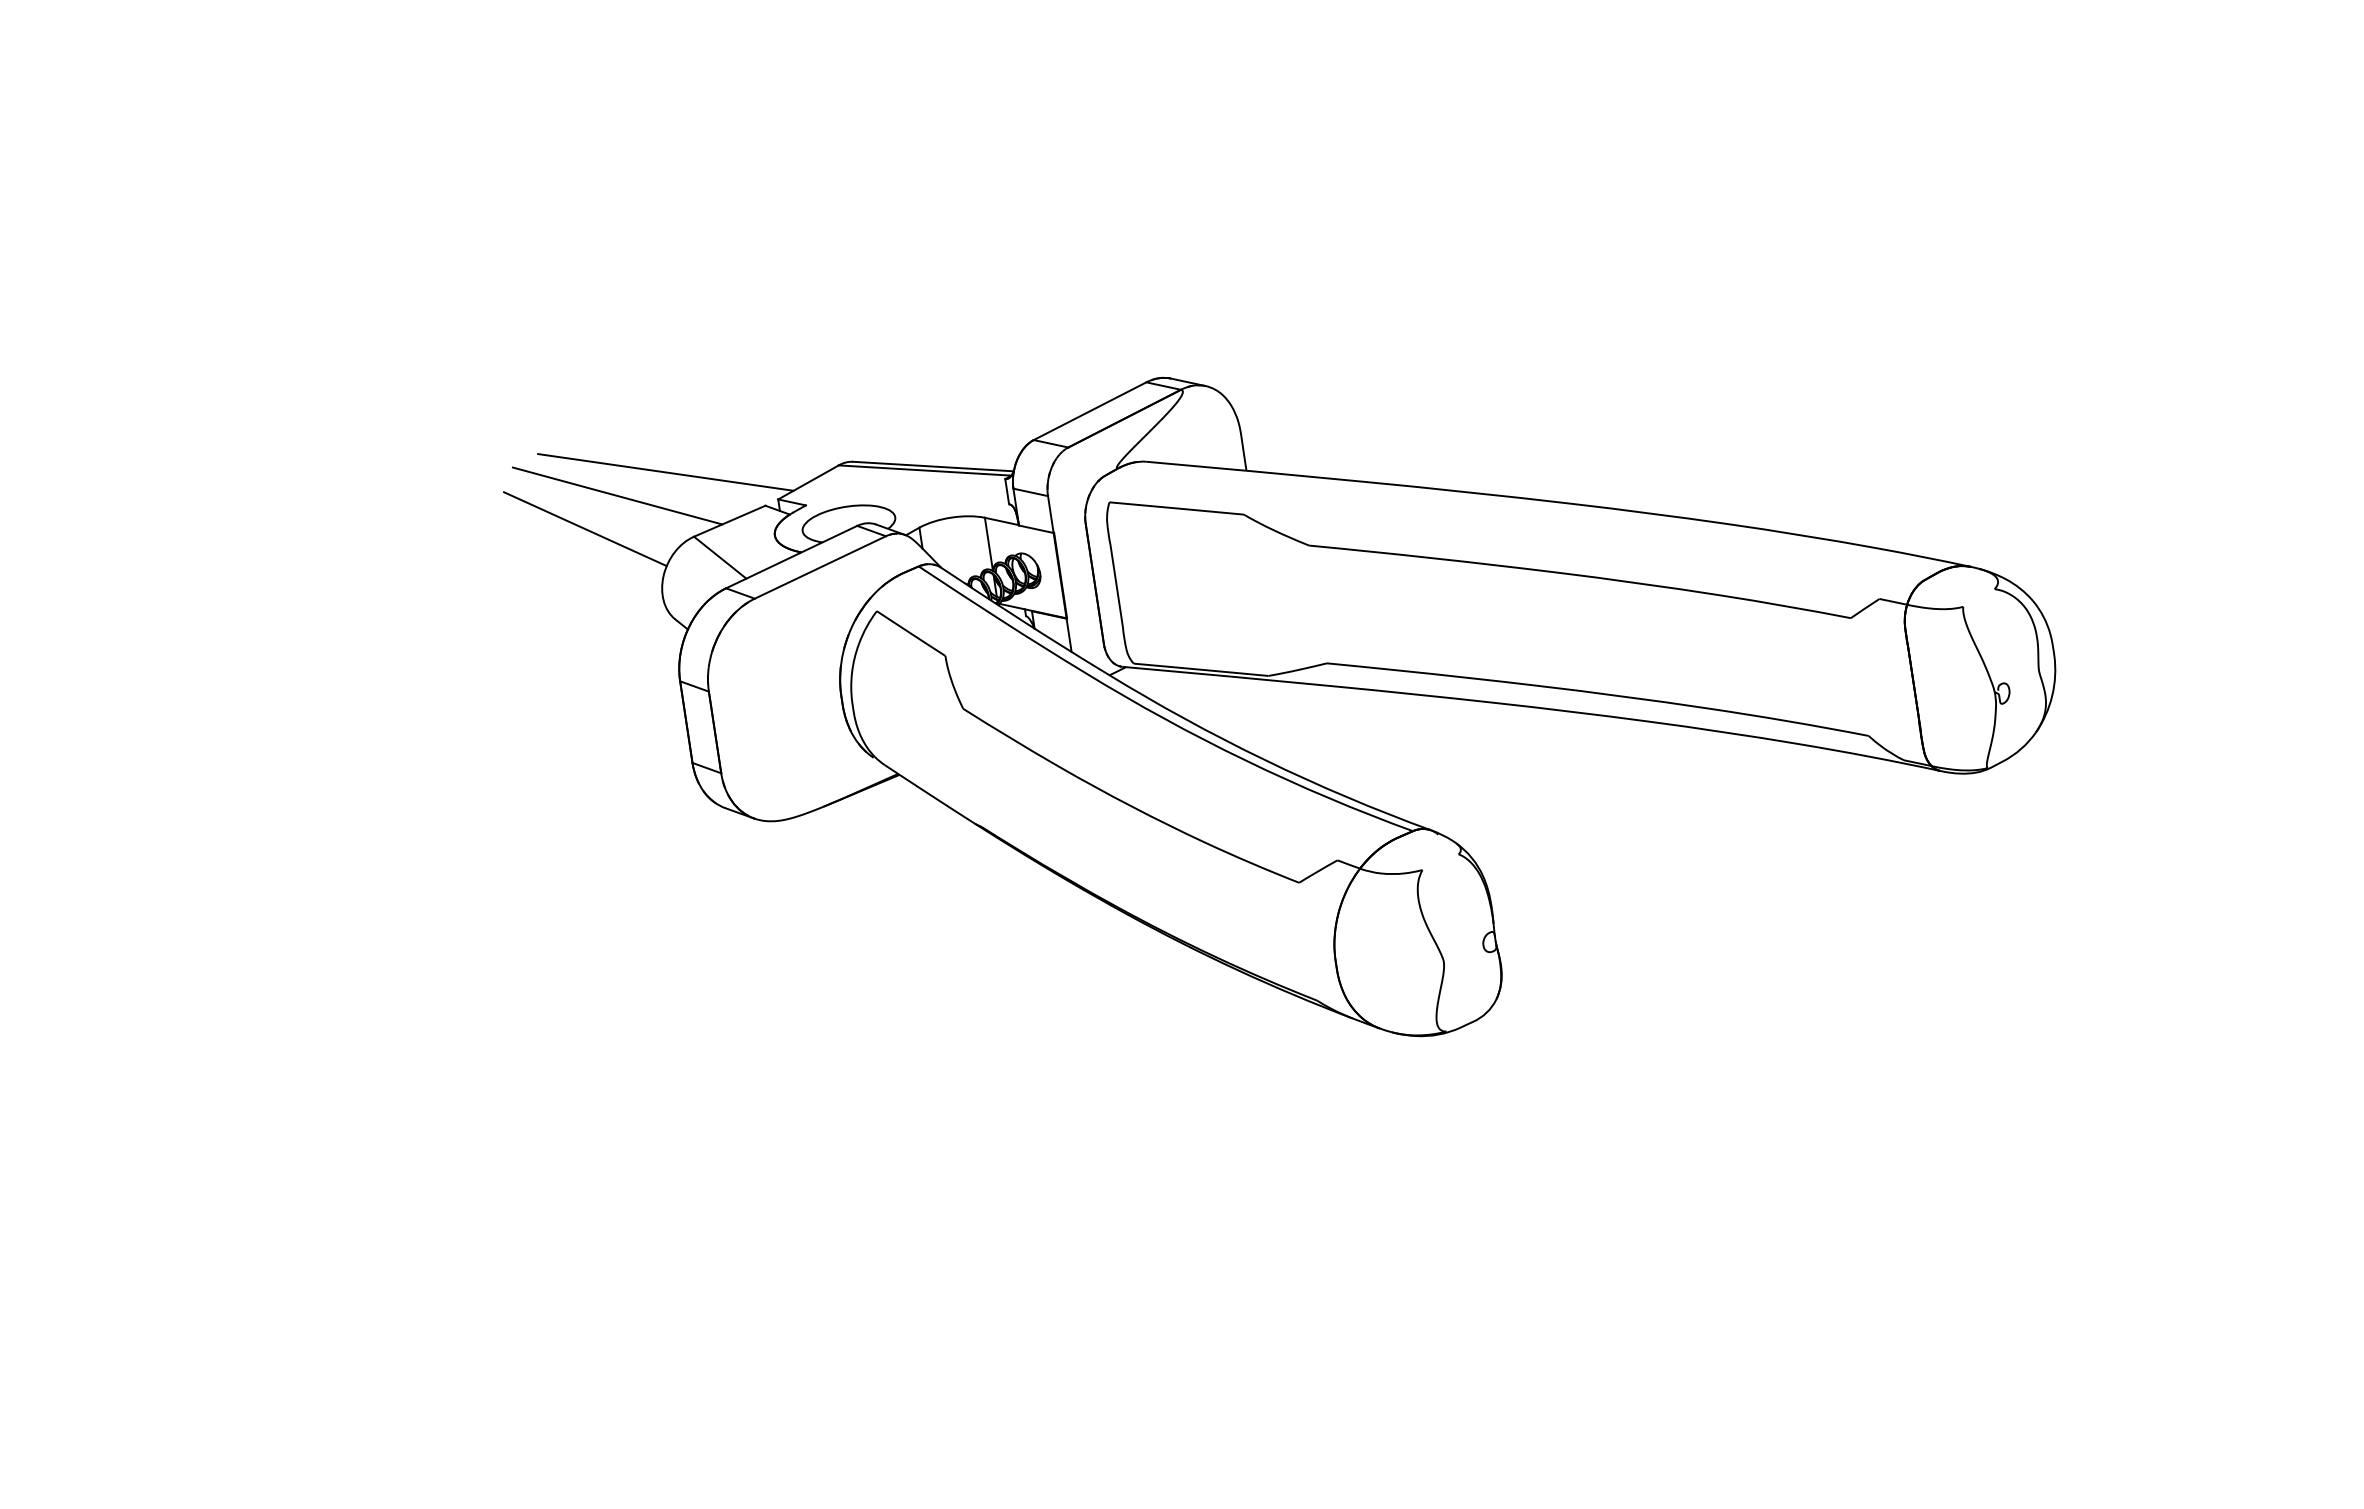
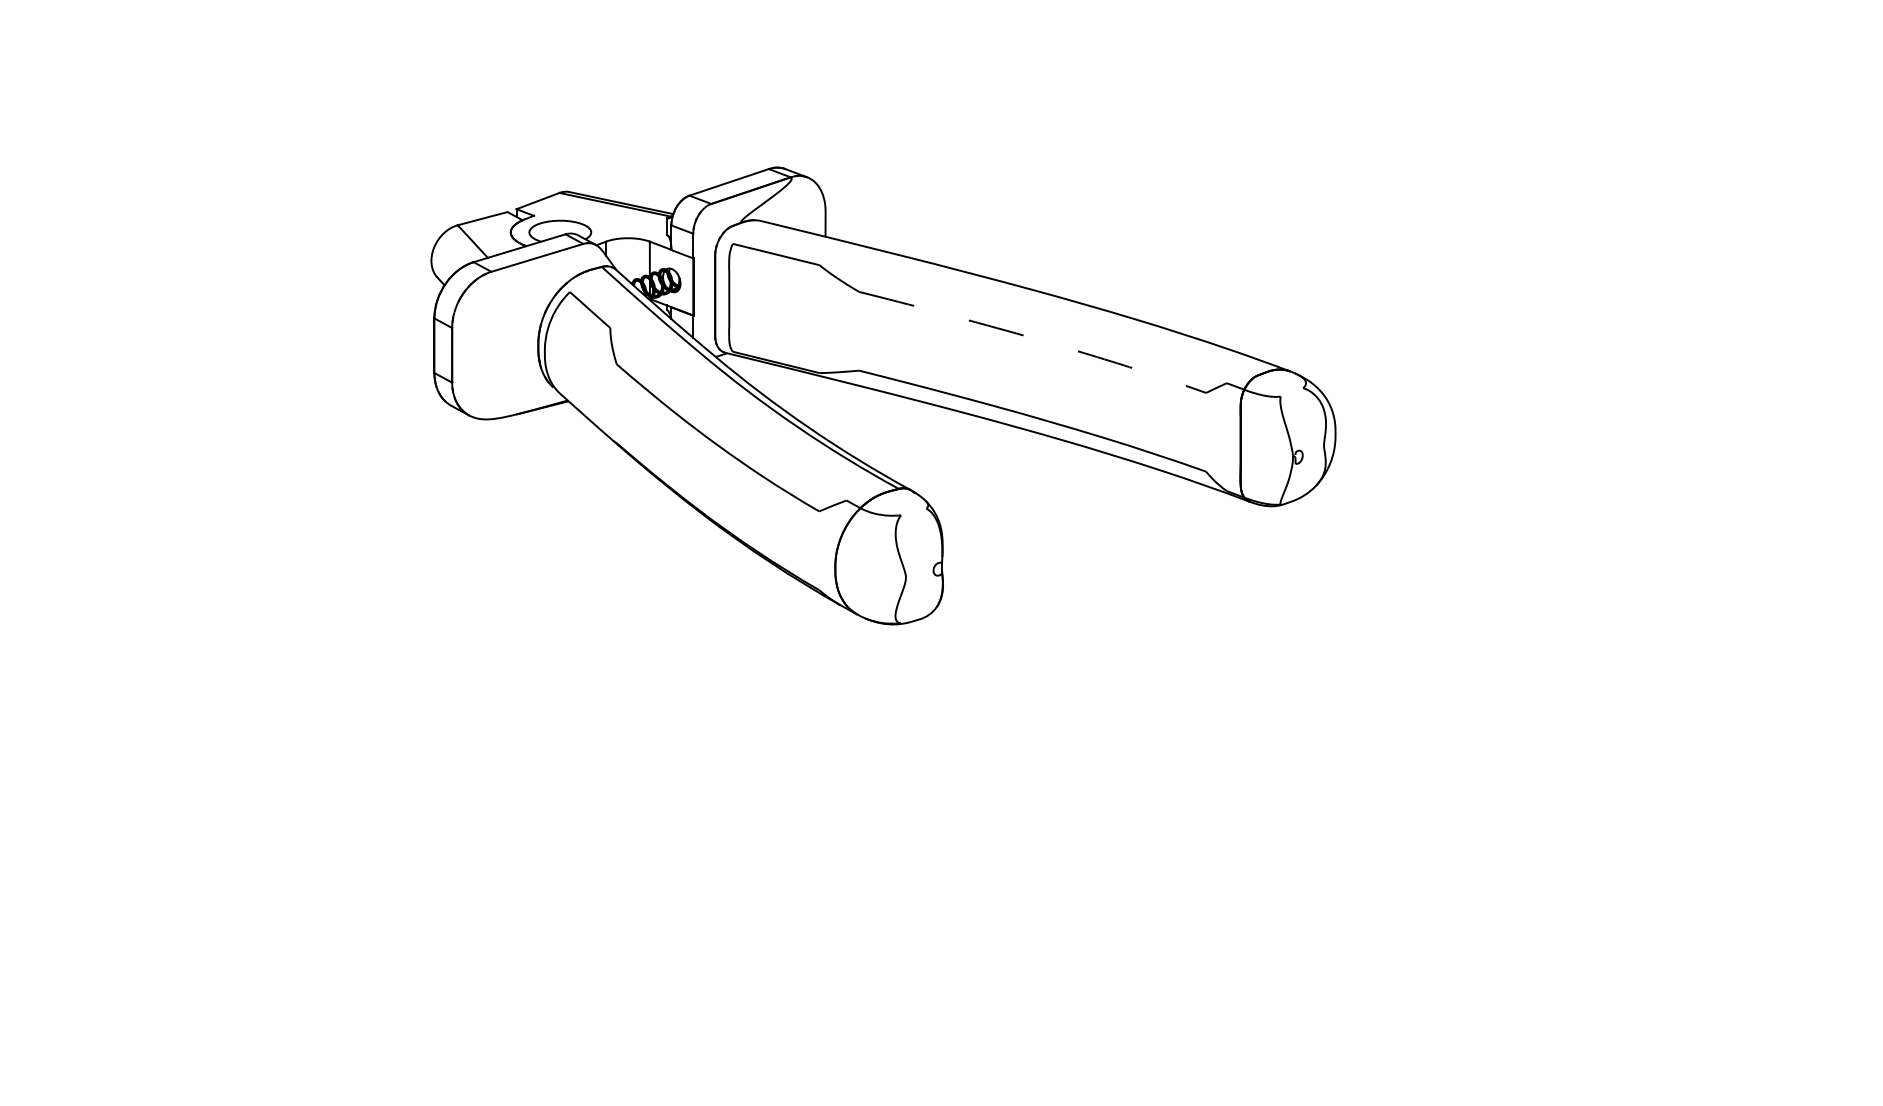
line: (665, 472) -> (445, 180), removed
line: (617, 496) -> (411, 191), removed
line: (585, 529) -> (387, 209), removed
line: (1586, 576) -> (1037, 339), solid -> dashed

